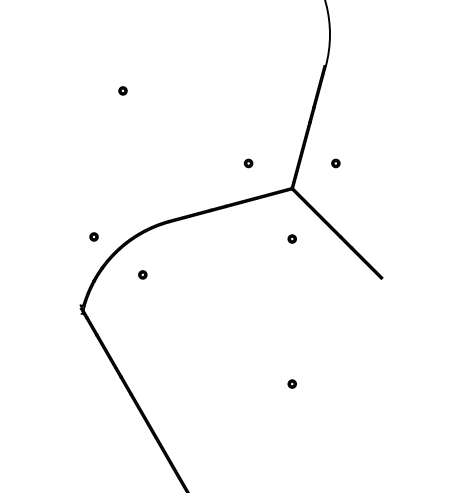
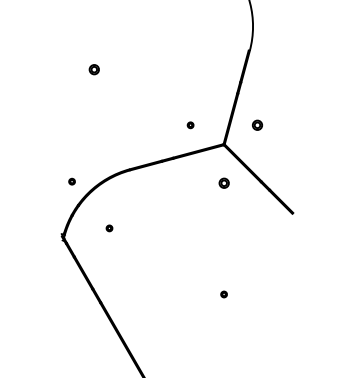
part: (122, 90) -> (93, 69), size x1.6
part: (335, 163) -> (257, 125), size x1.6
part: (291, 238) -> (223, 182), size x1.6
part: (142, 274) -> (109, 228), moved

